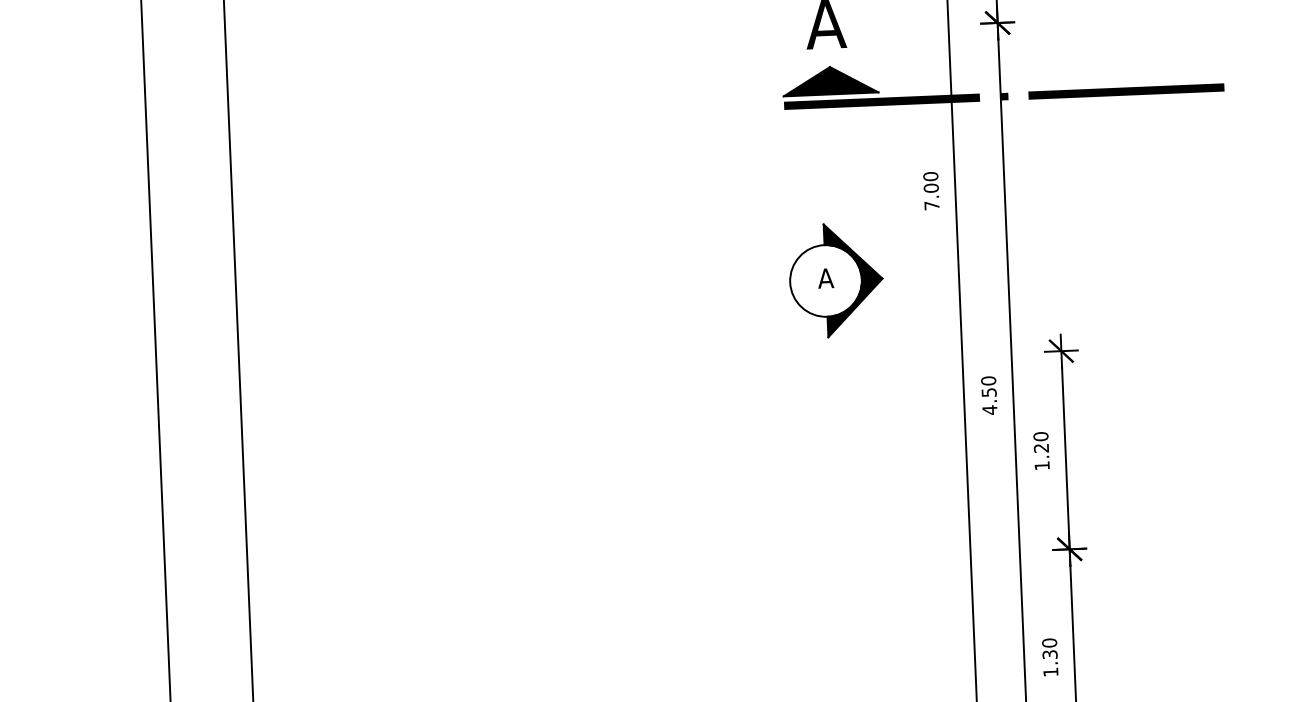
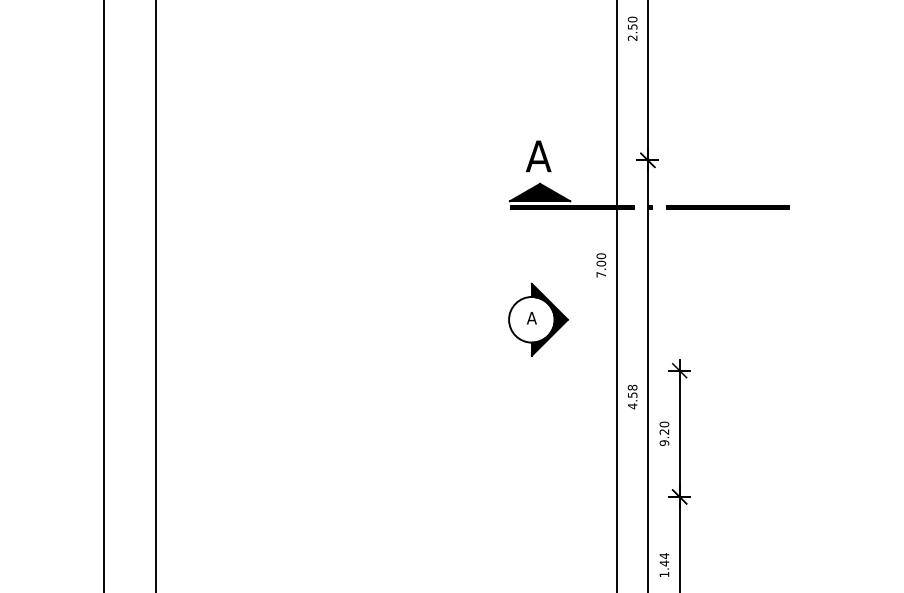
text: (988, 380) -> (632, 387), 4.50 -> 4.58
text: (1042, 464) -> (664, 442), 1.20 -> 9.20
text: (1049, 648) -> (664, 559), 1.30 -> 1.44

